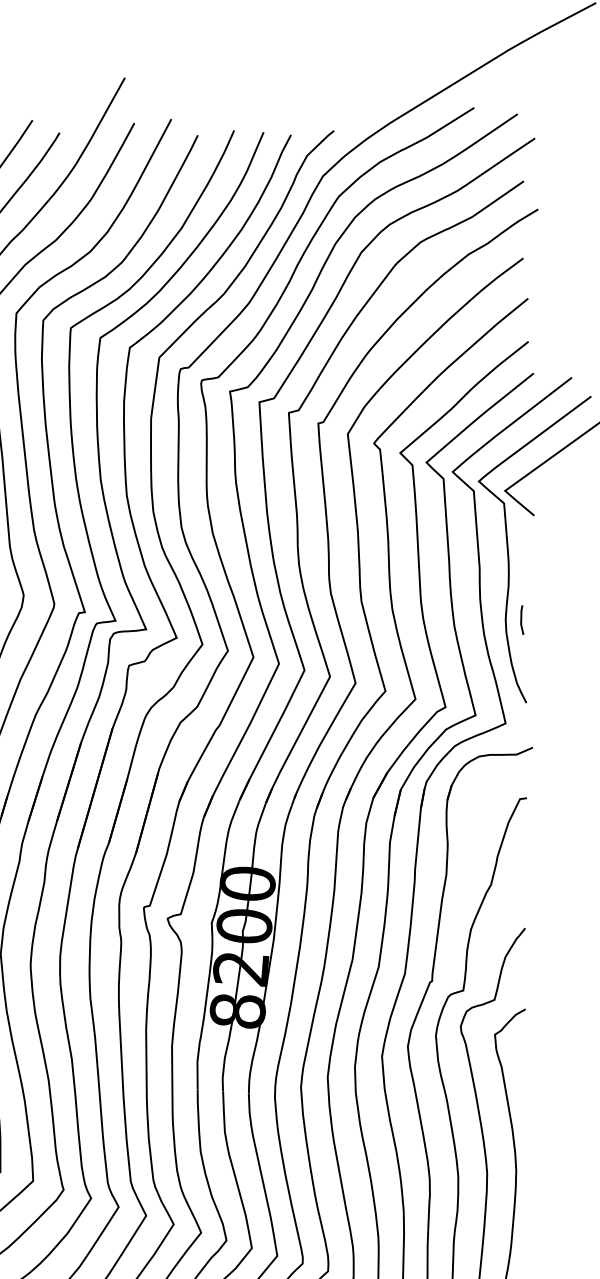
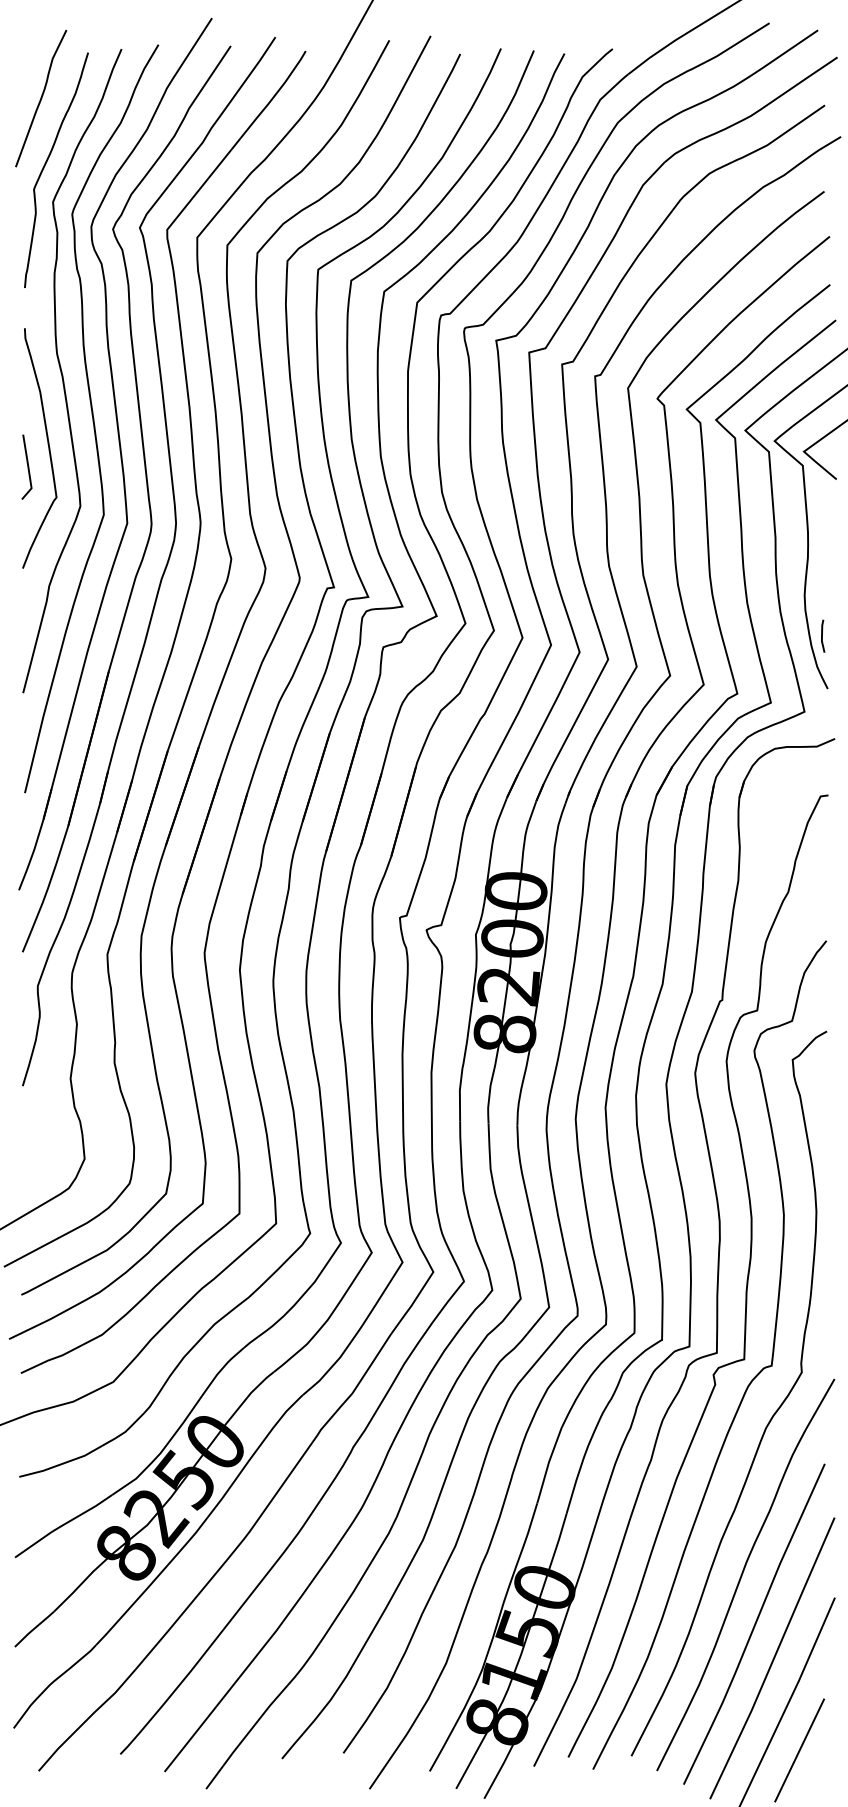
line: (521, 619) -> (822, 635), moved

